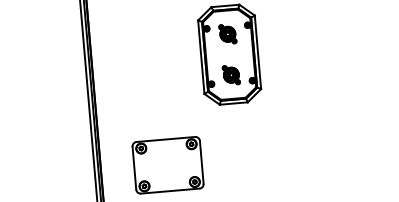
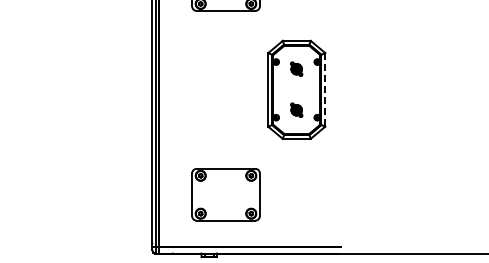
part: (227, 33) -> (296, 68), size x0.7
line: (258, 51) -> (325, 89), solid -> dashed
part: (231, 74) -> (296, 109), size x0.7

